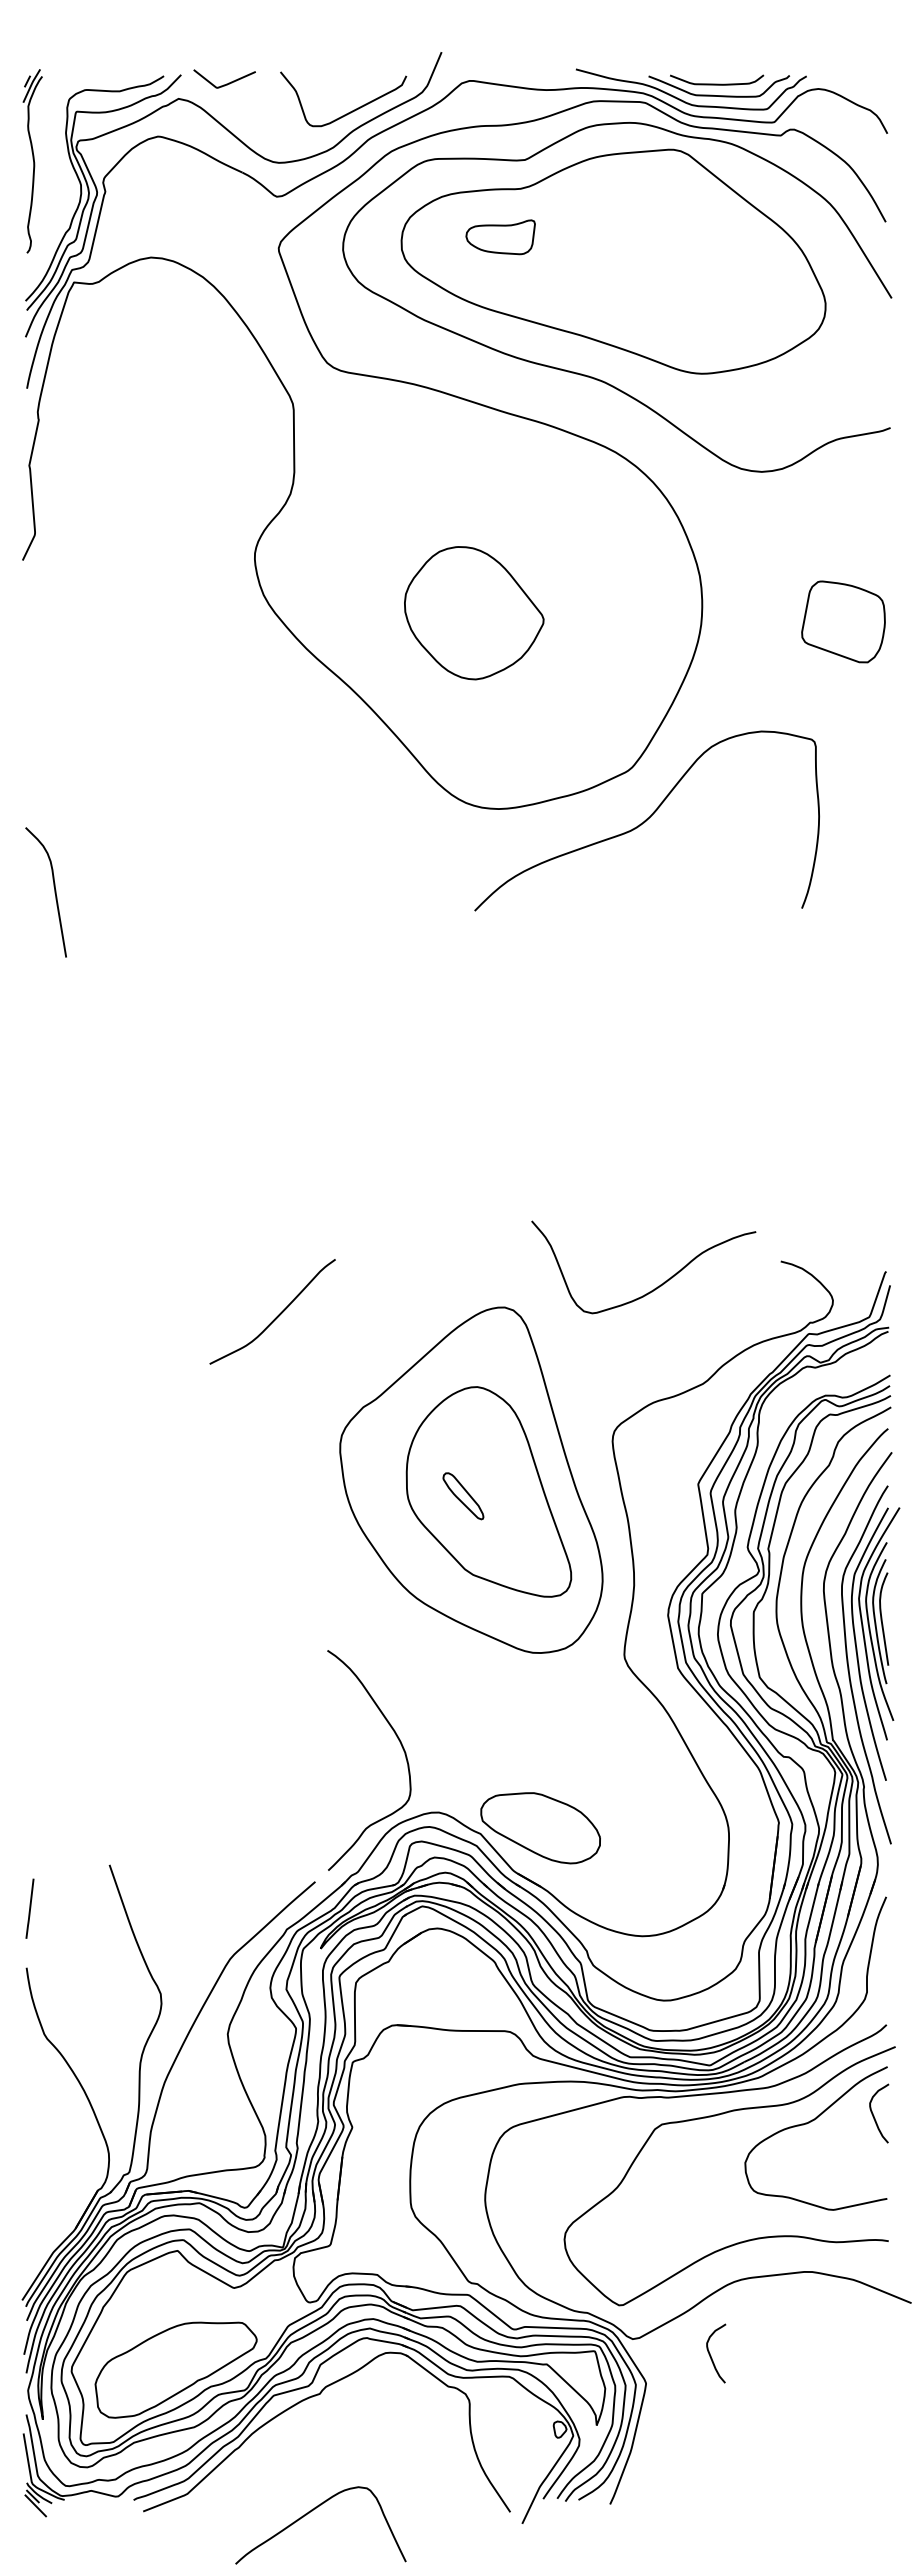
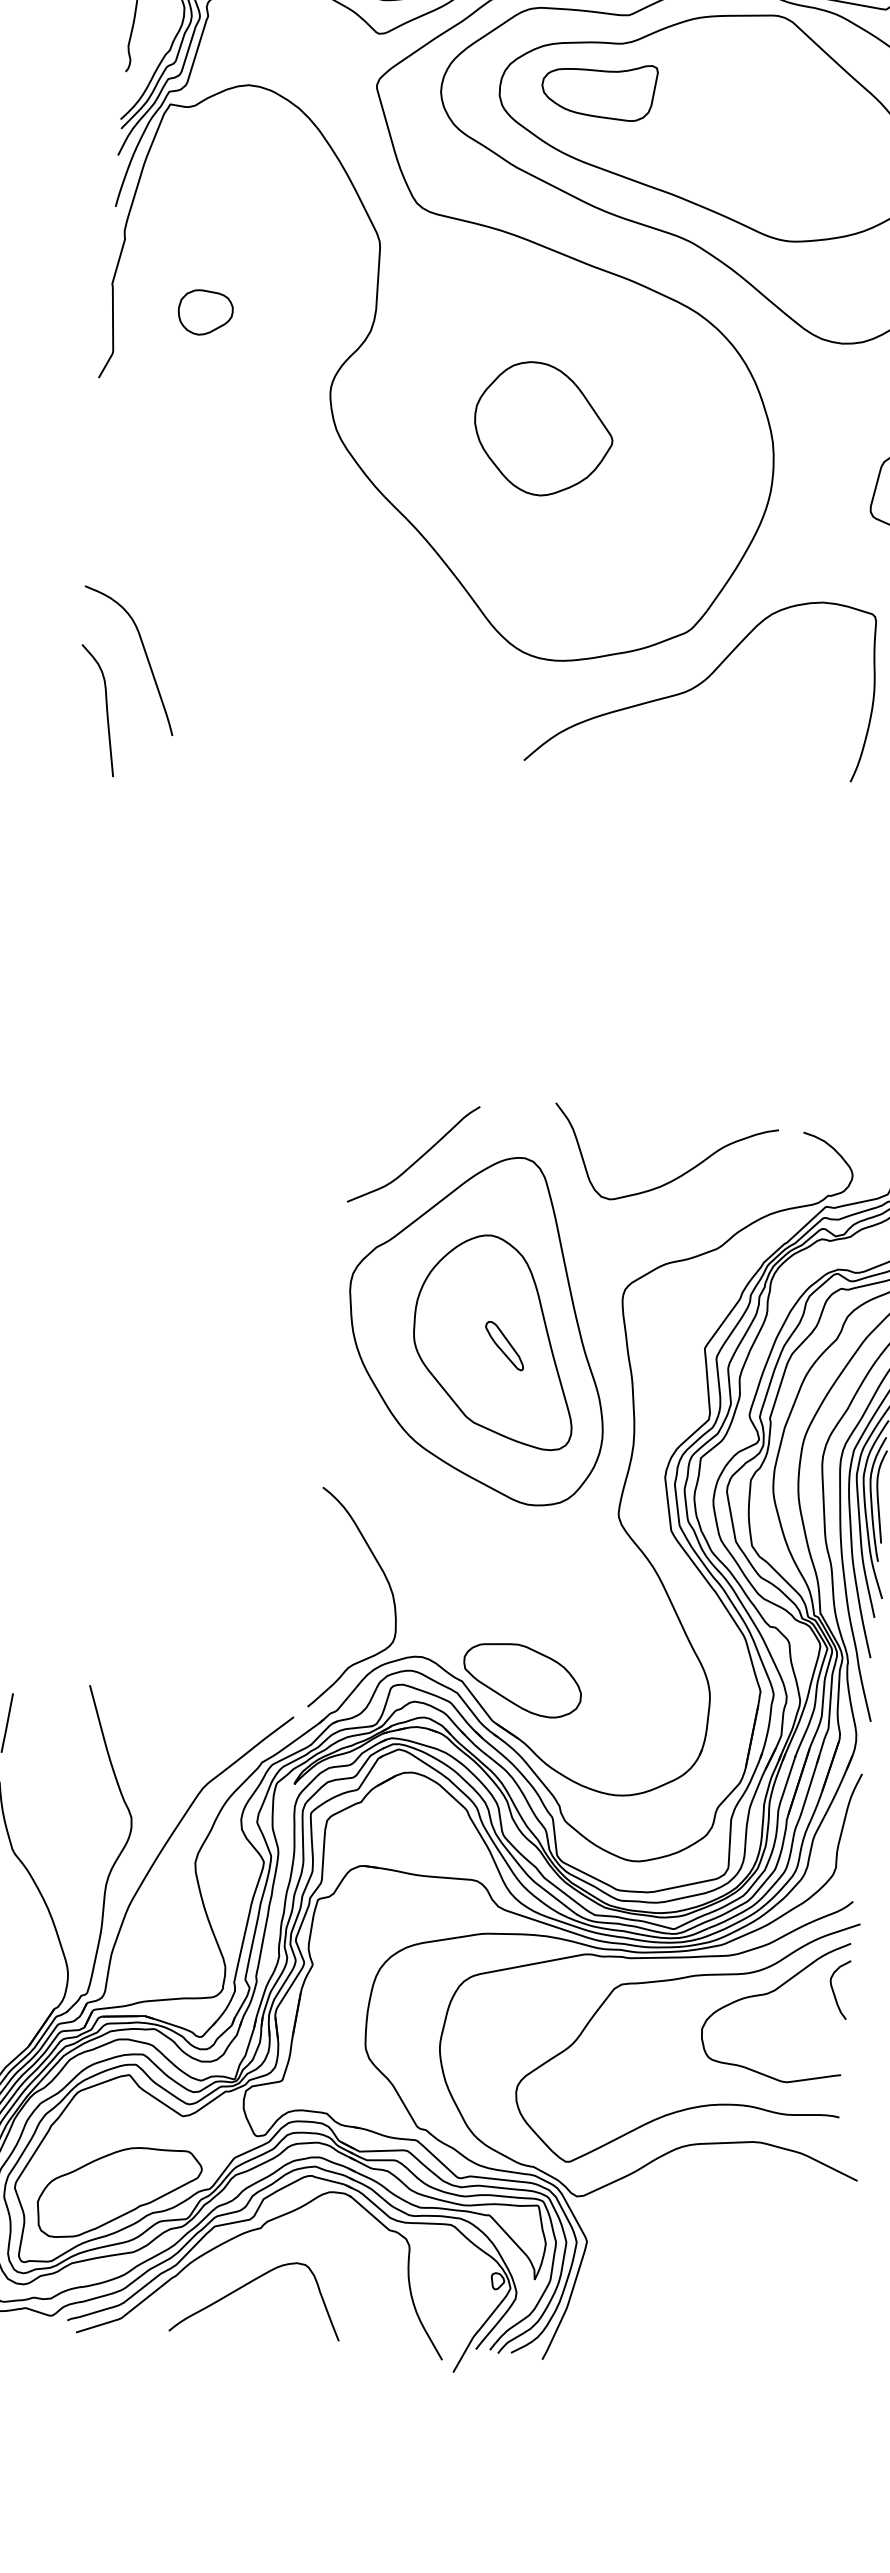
part: (500, 237) -> (598, 90), size x1.67
part: (124, 487) -> (205, 312), added
part: (474, 613) -> (543, 429), moved
curve: (89, 833) -> (145, 655), added
curve: (657, 1286) -> (676, 1177), moved
curve: (277, 1315) -> (418, 1158), moved
part: (463, 1496) -> (504, 1346), moved
curve: (711, 2355) -> (654, 2218), removed
curve: (312, 2511) -> (249, 2284), moved

